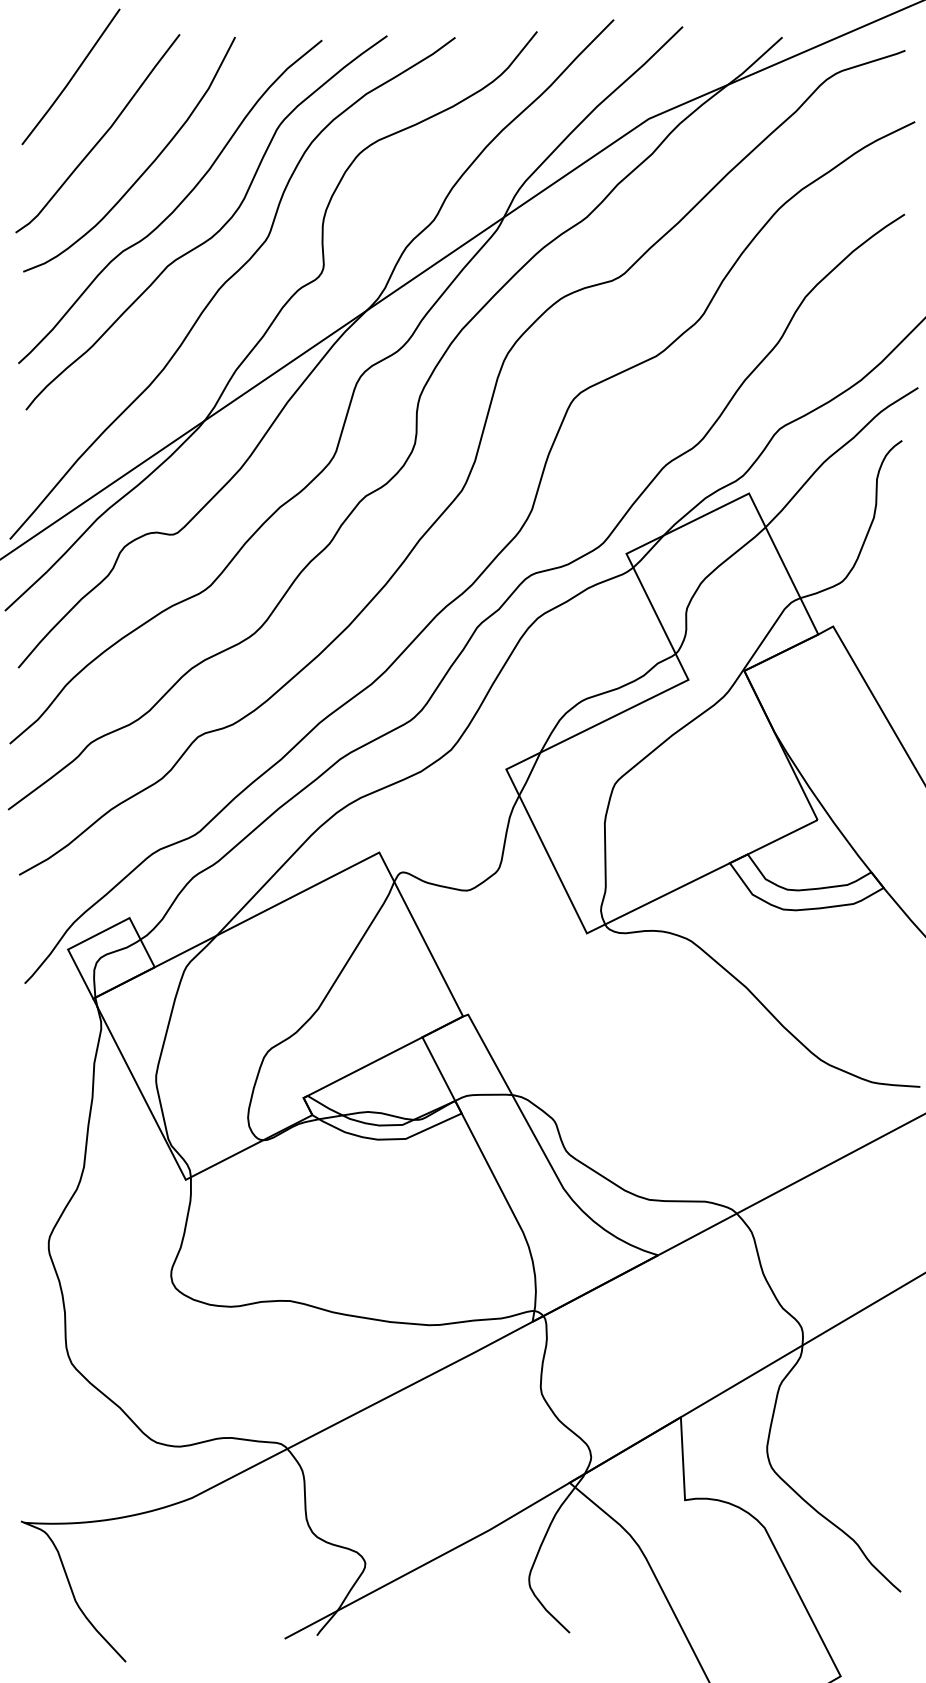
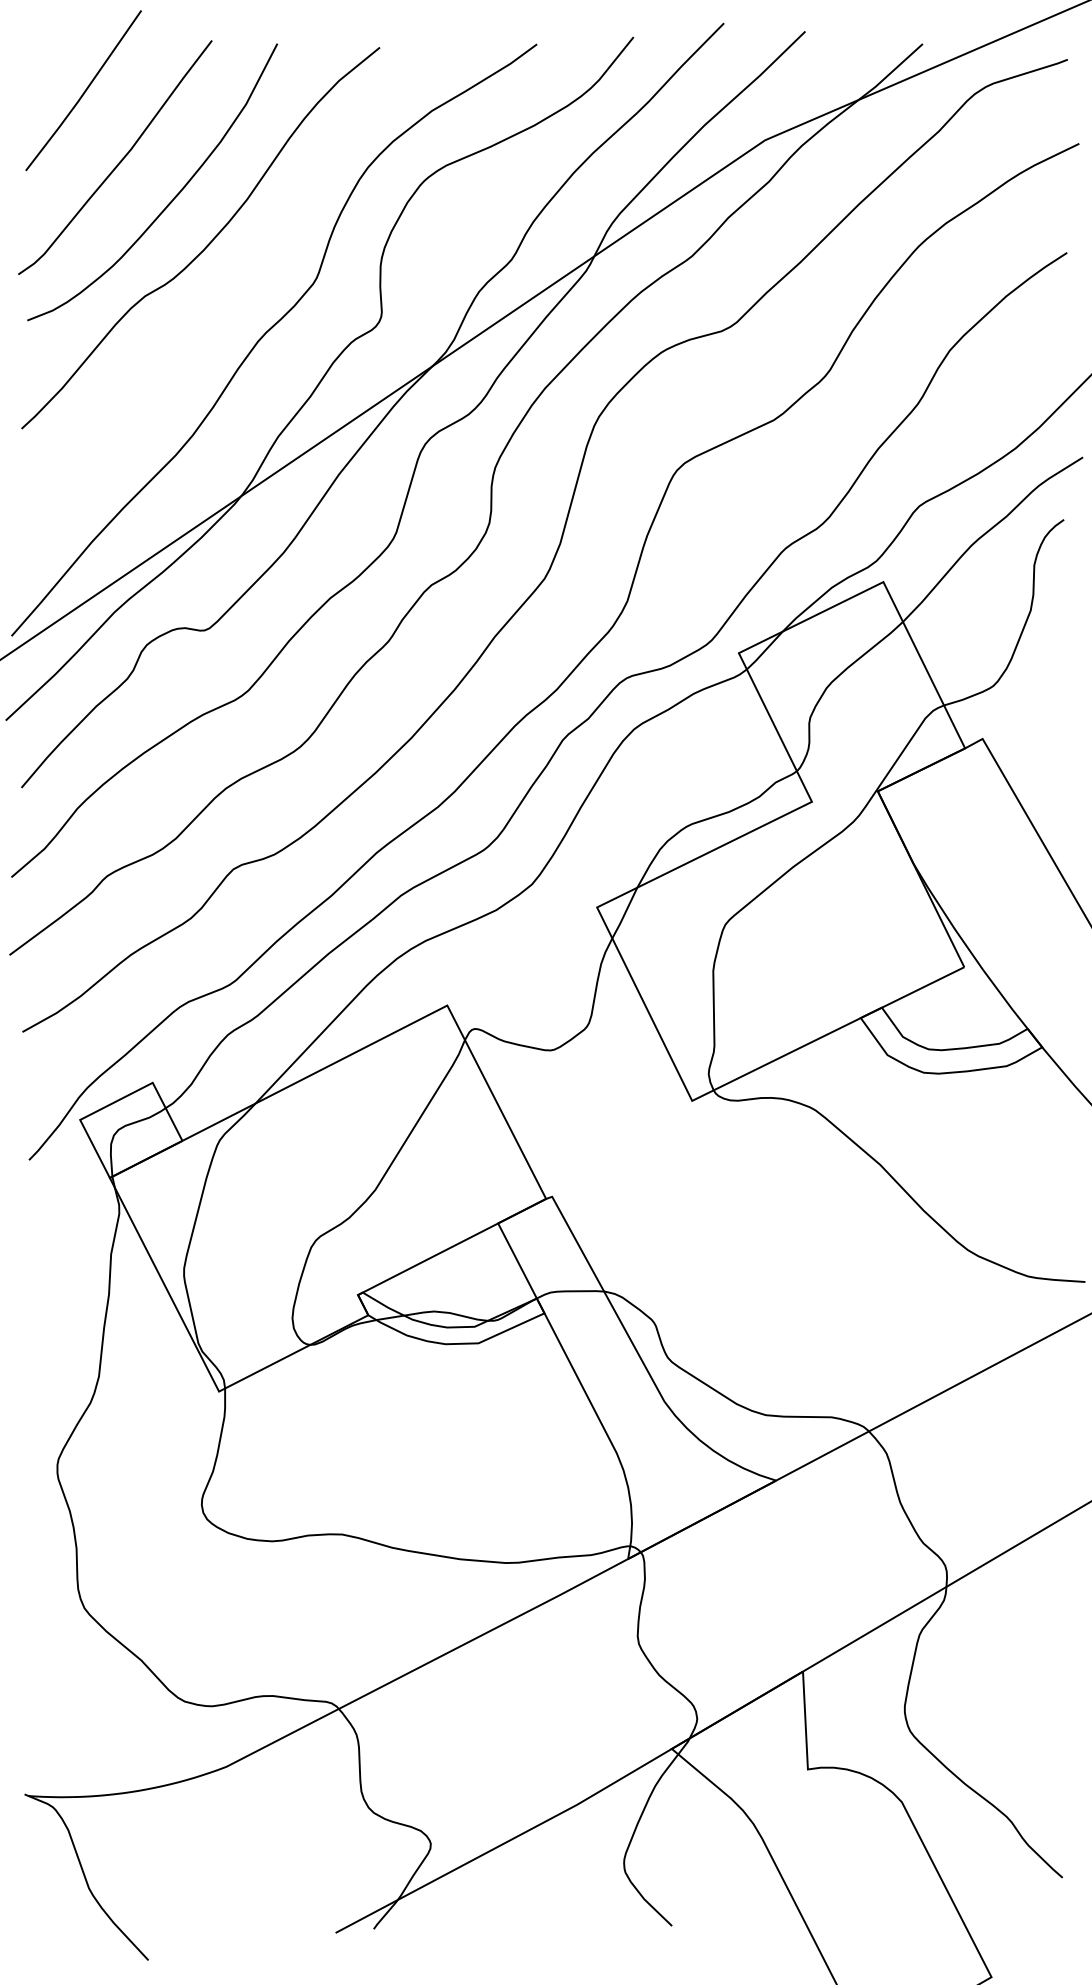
curve: (215, 232) -> (254, 274), removed

